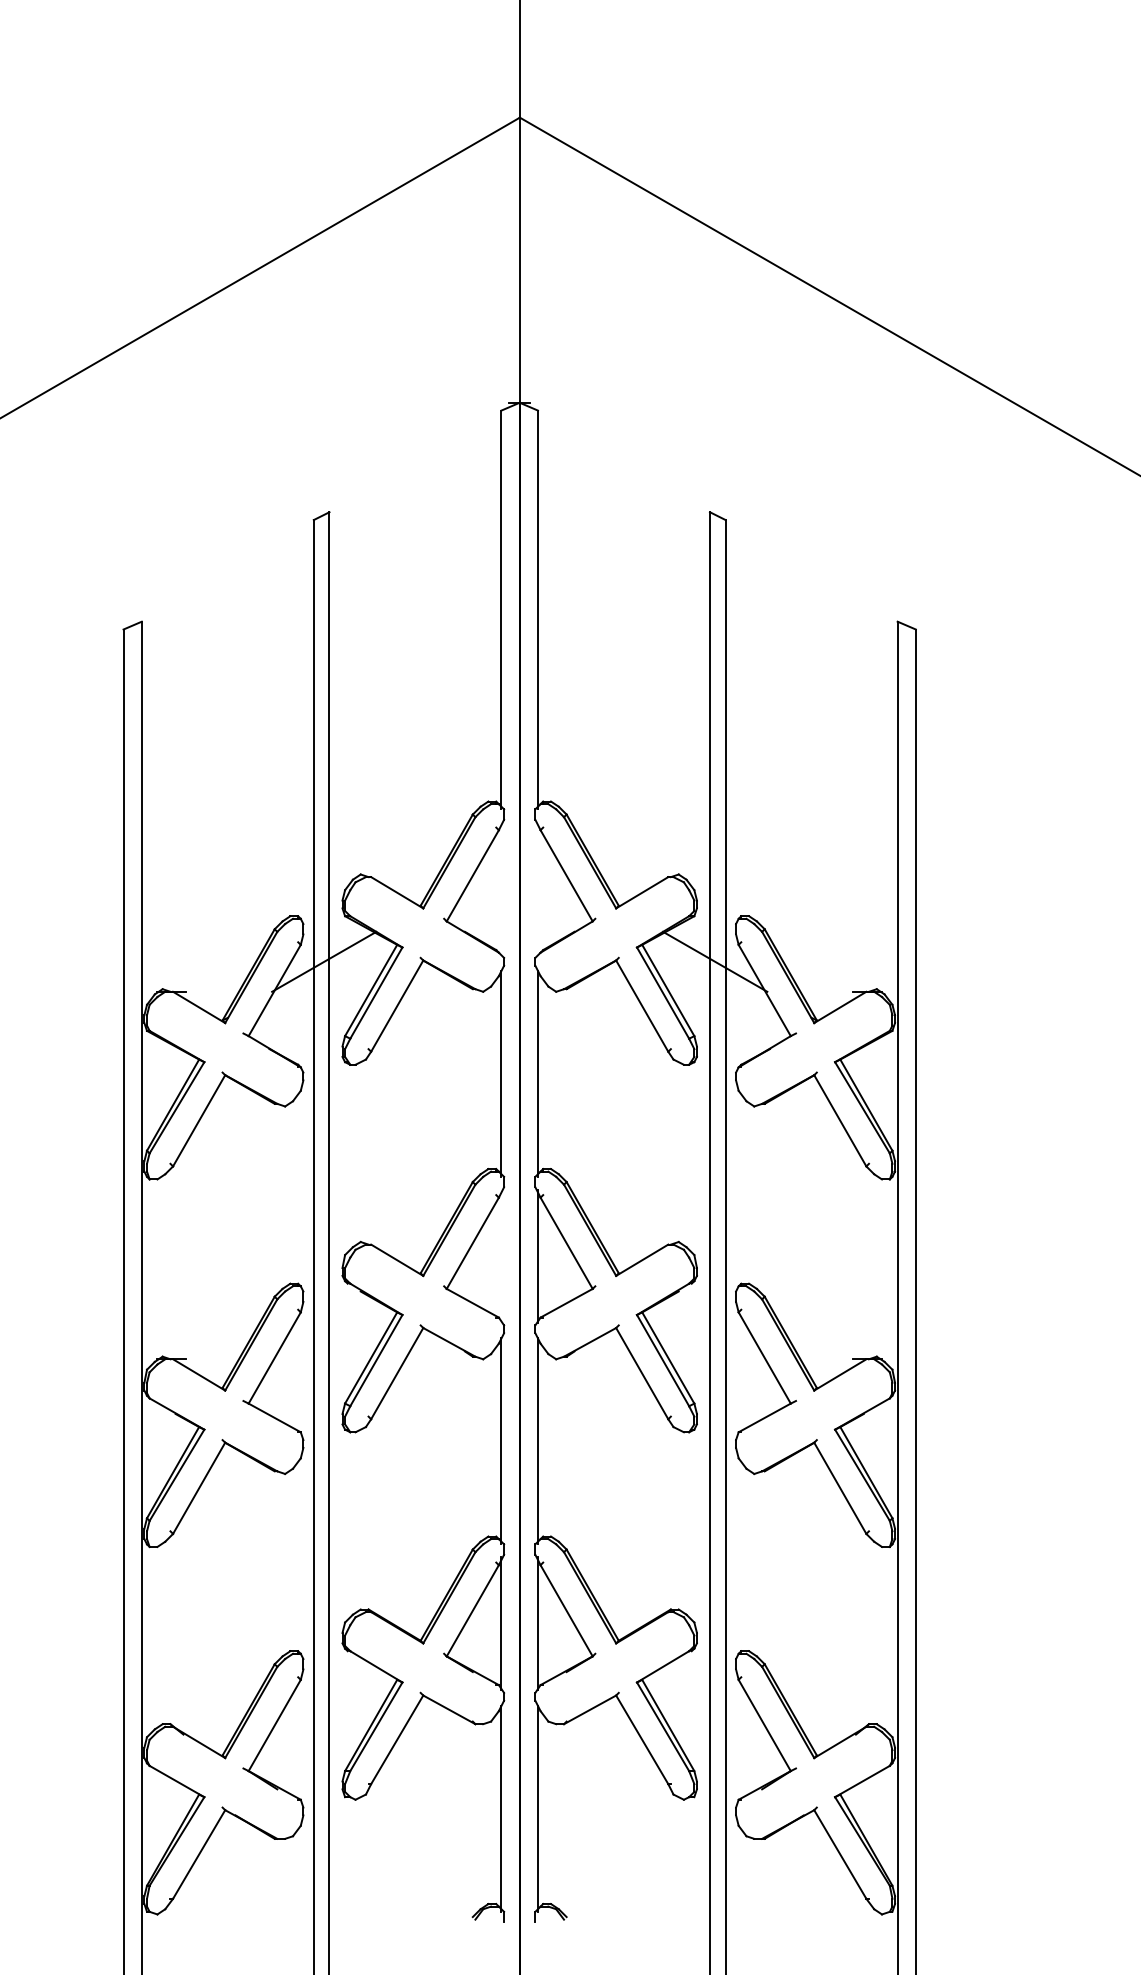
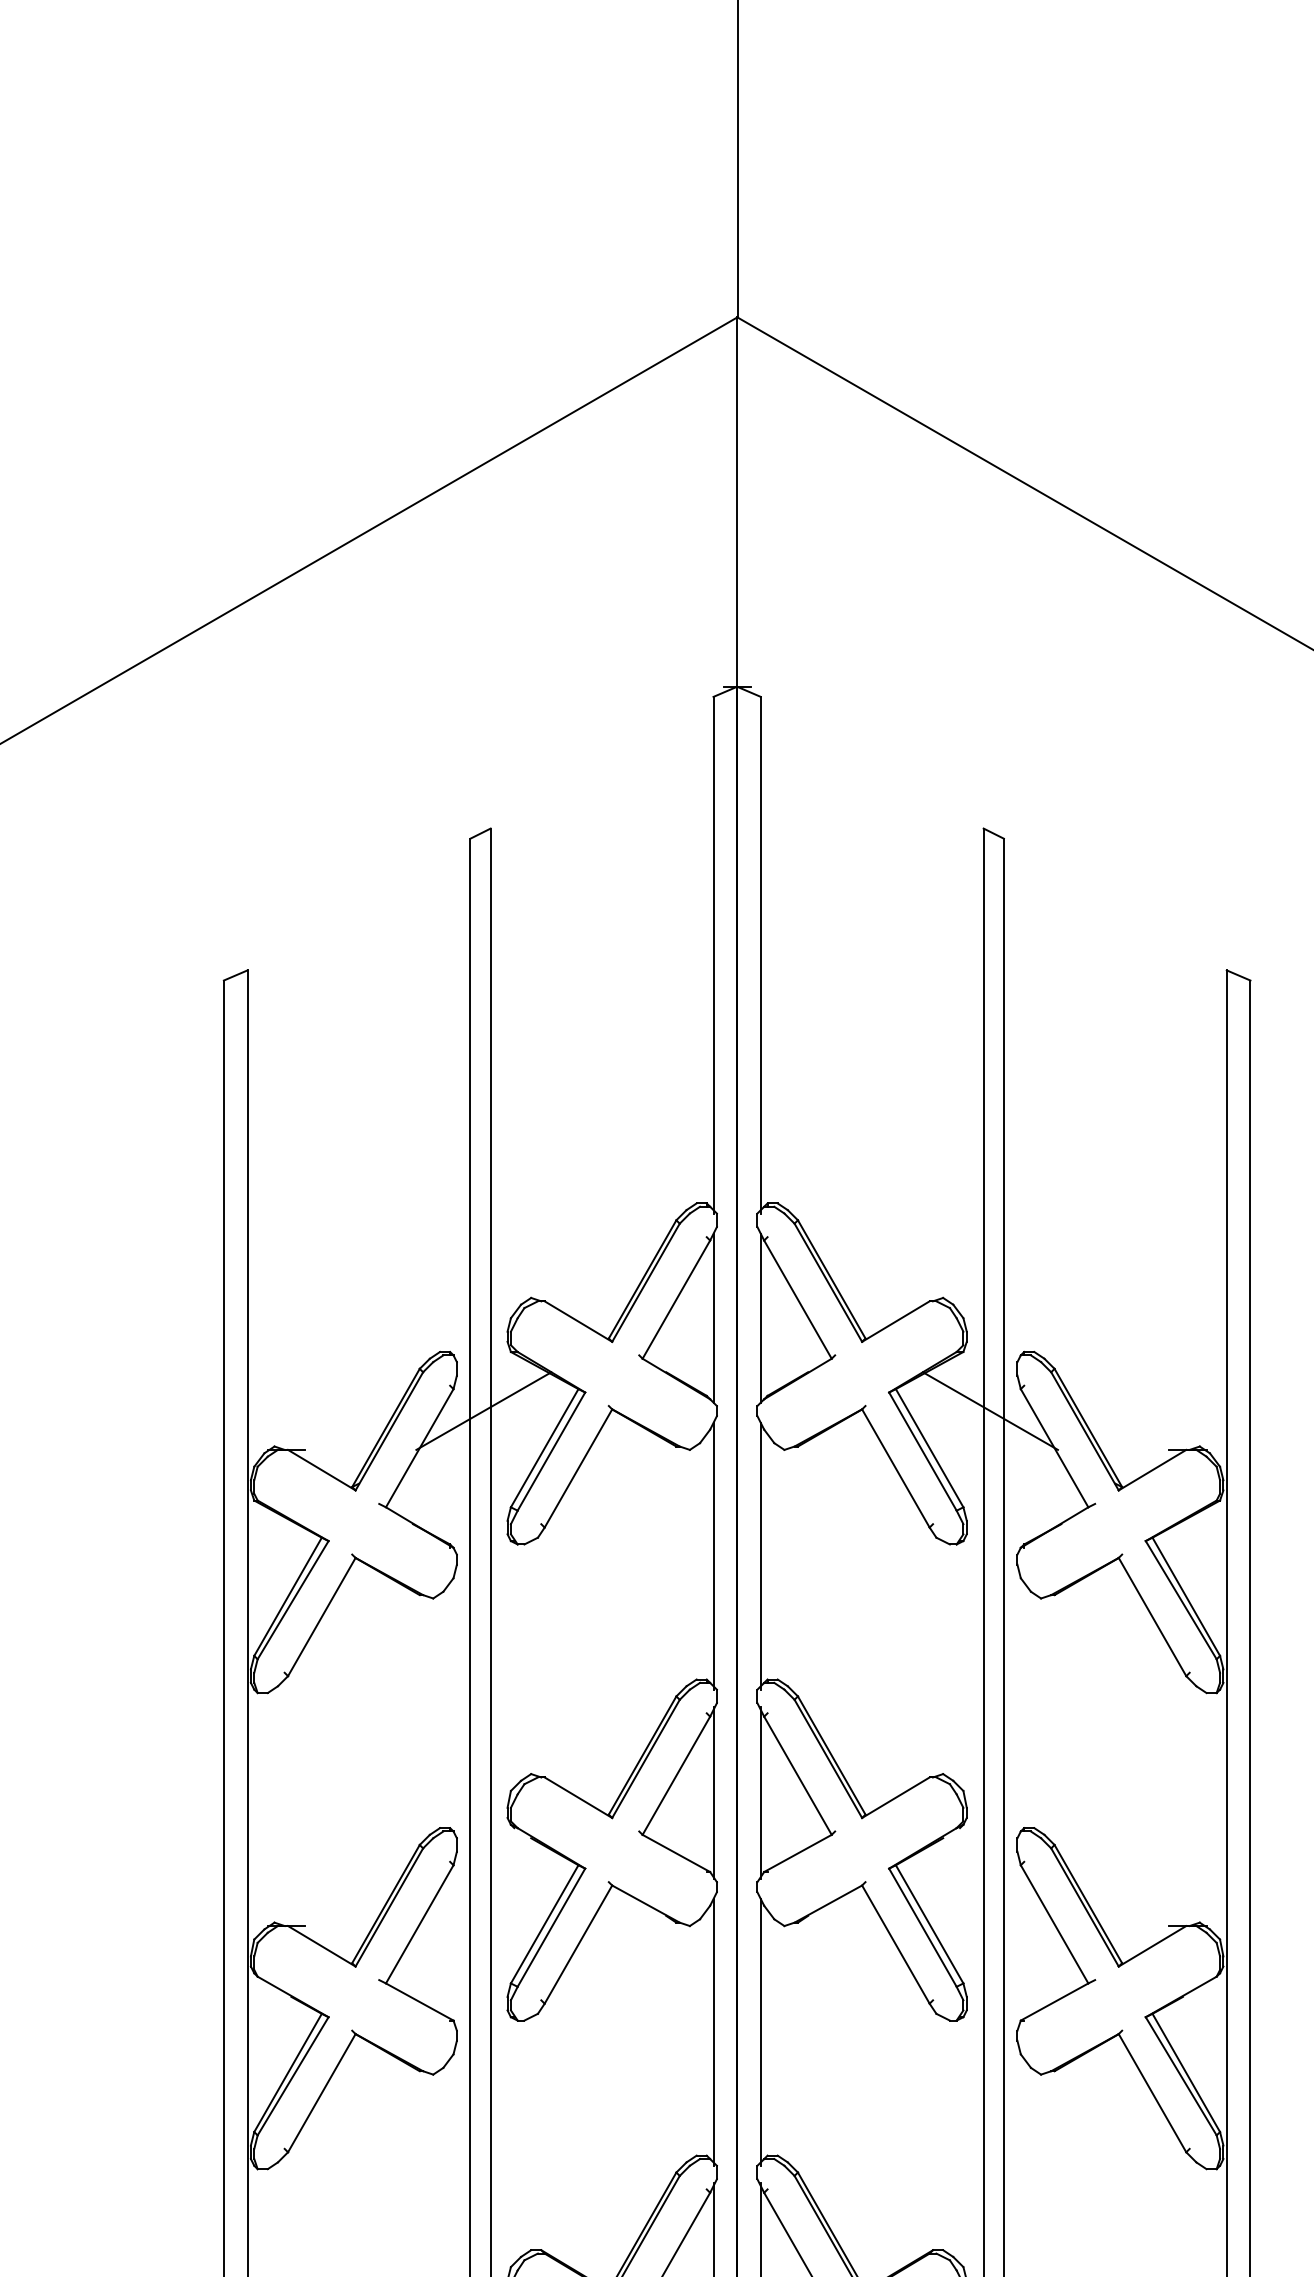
line: (501, 889) -> (713, 1317), added
line: (537, 889) -> (760, 1317), added
line: (501, 1255) -> (713, 1791), added

